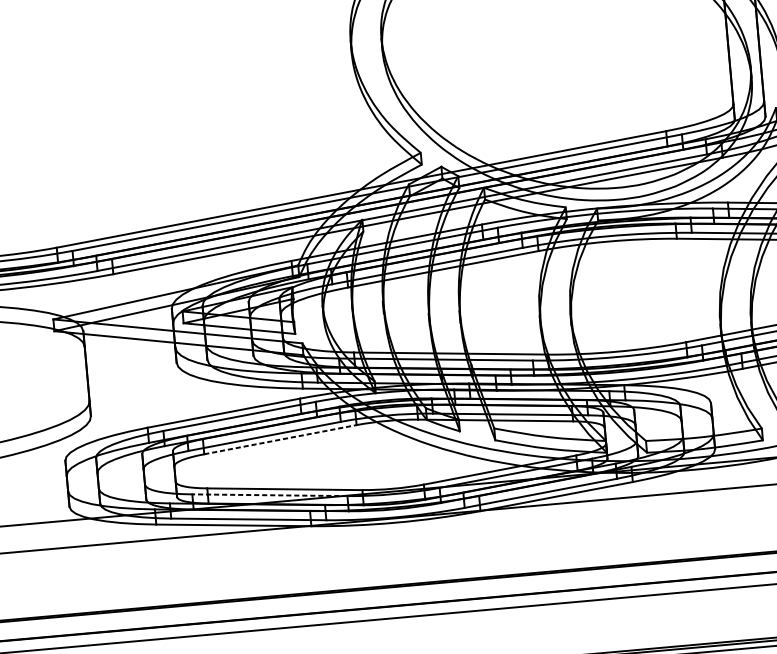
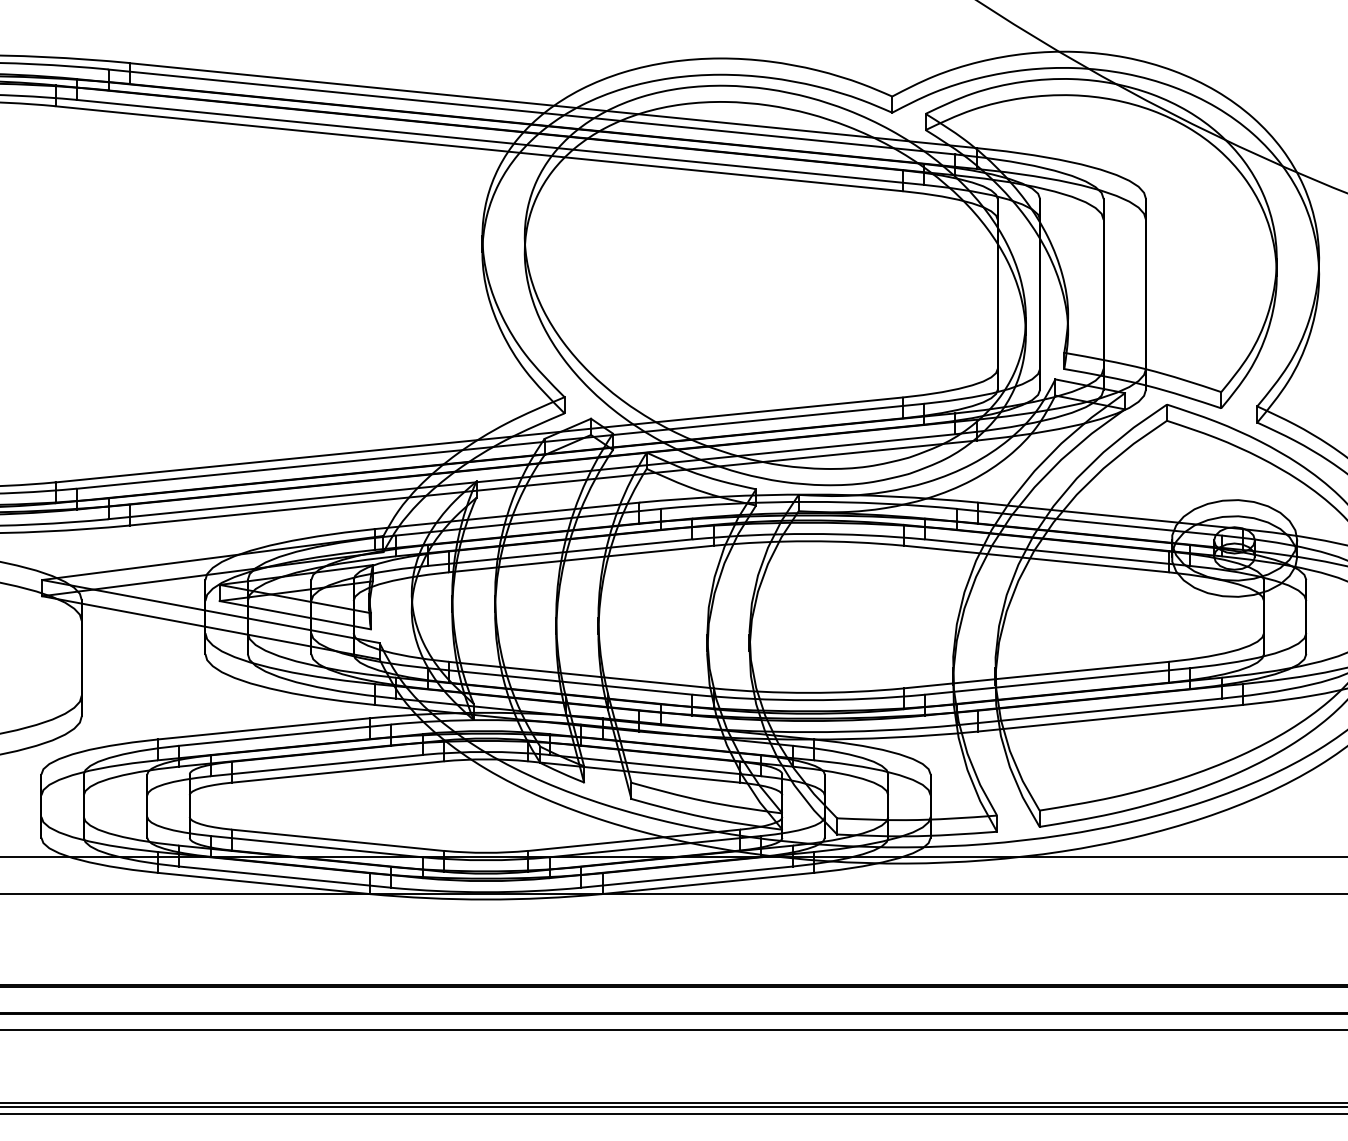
line: (280, 439) -> (338, 771), dashed -> solid
line: (269, 495) -> (316, 846), dashed -> solid

